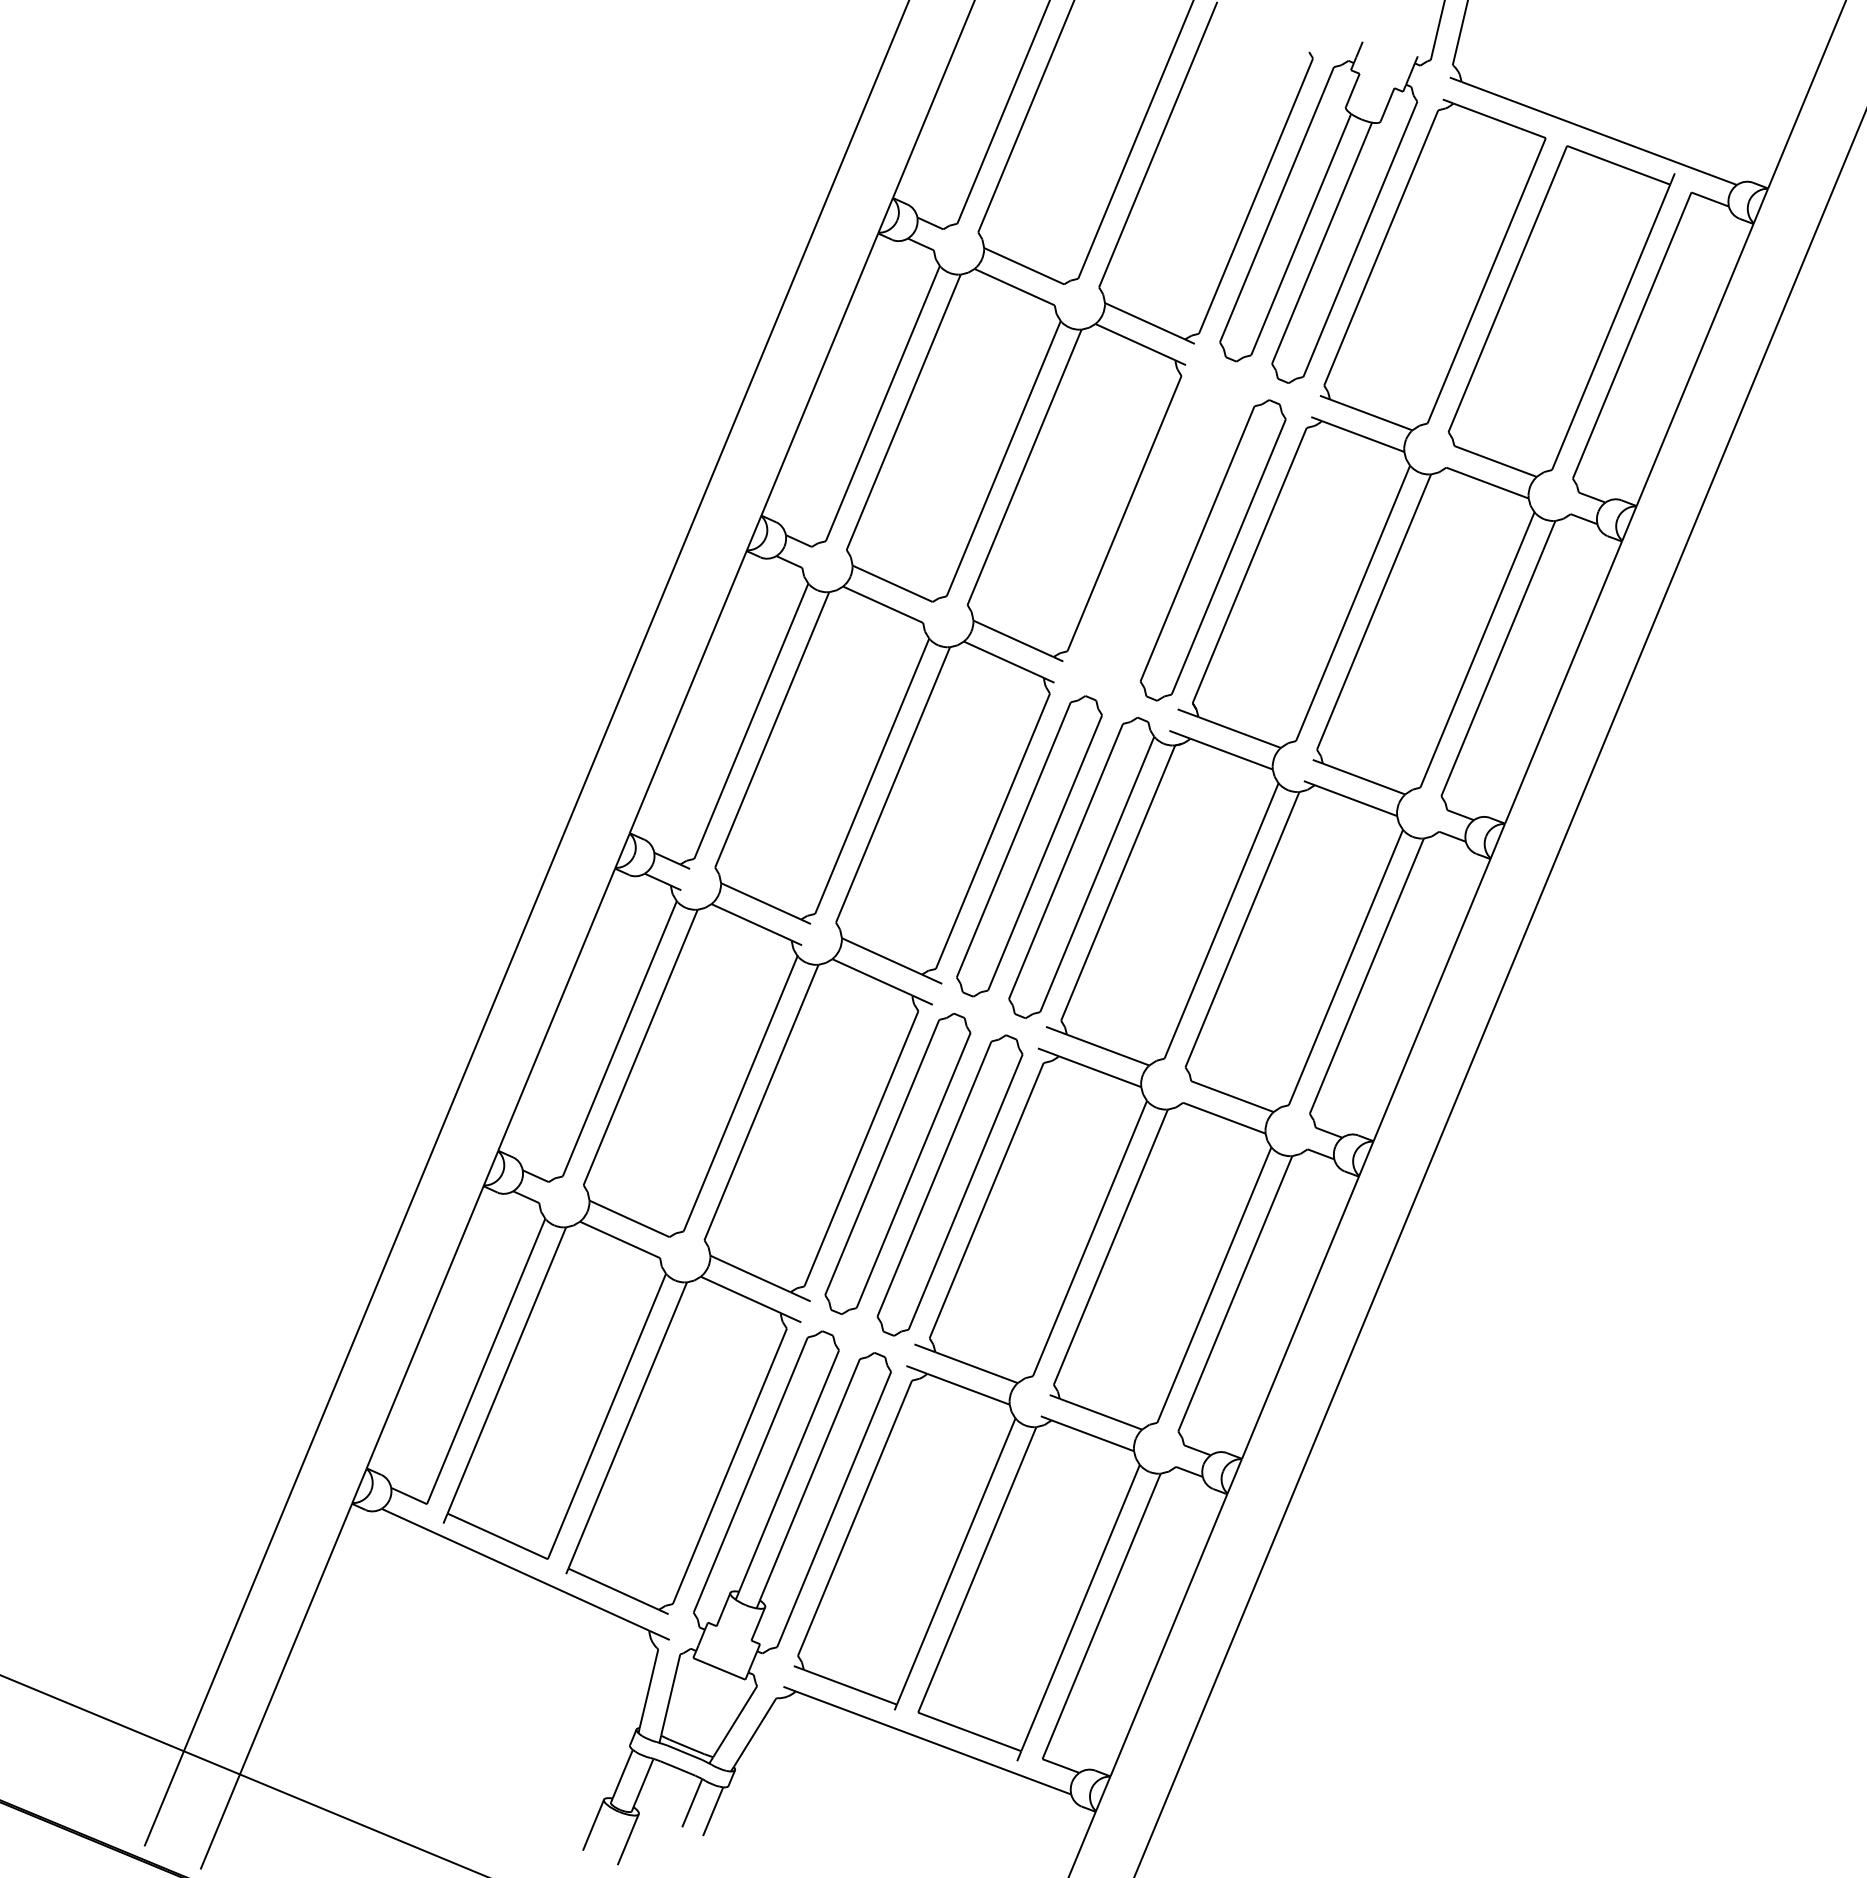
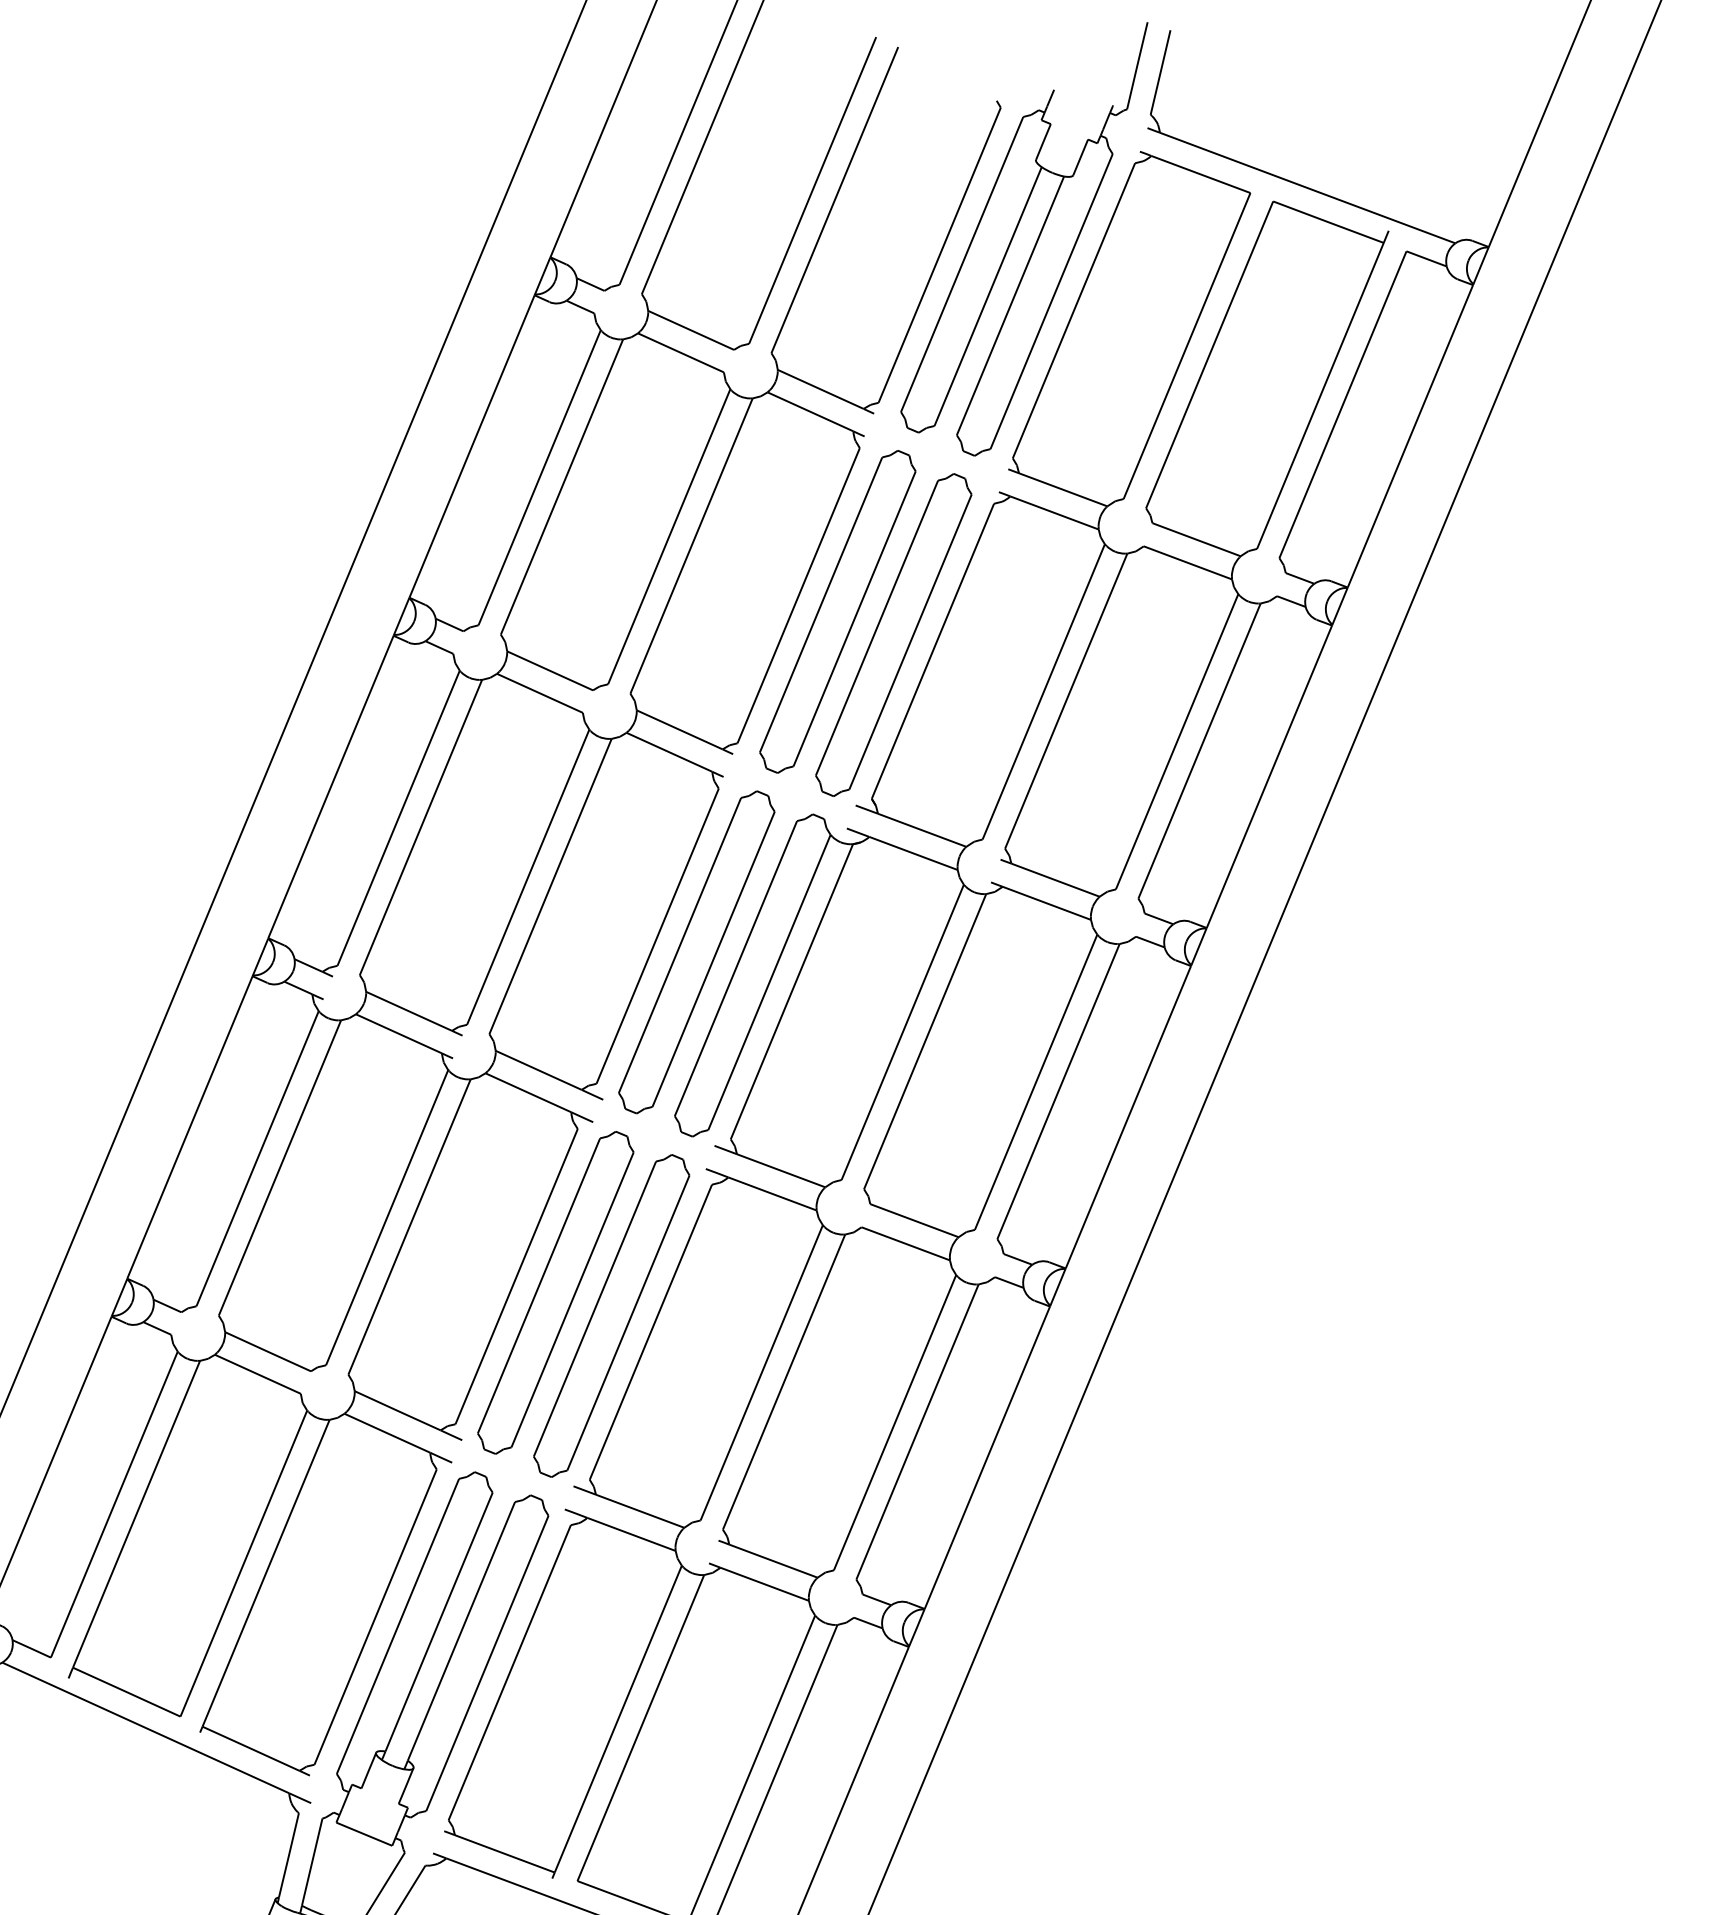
part: (1160, 528) -> (837, 611), added

